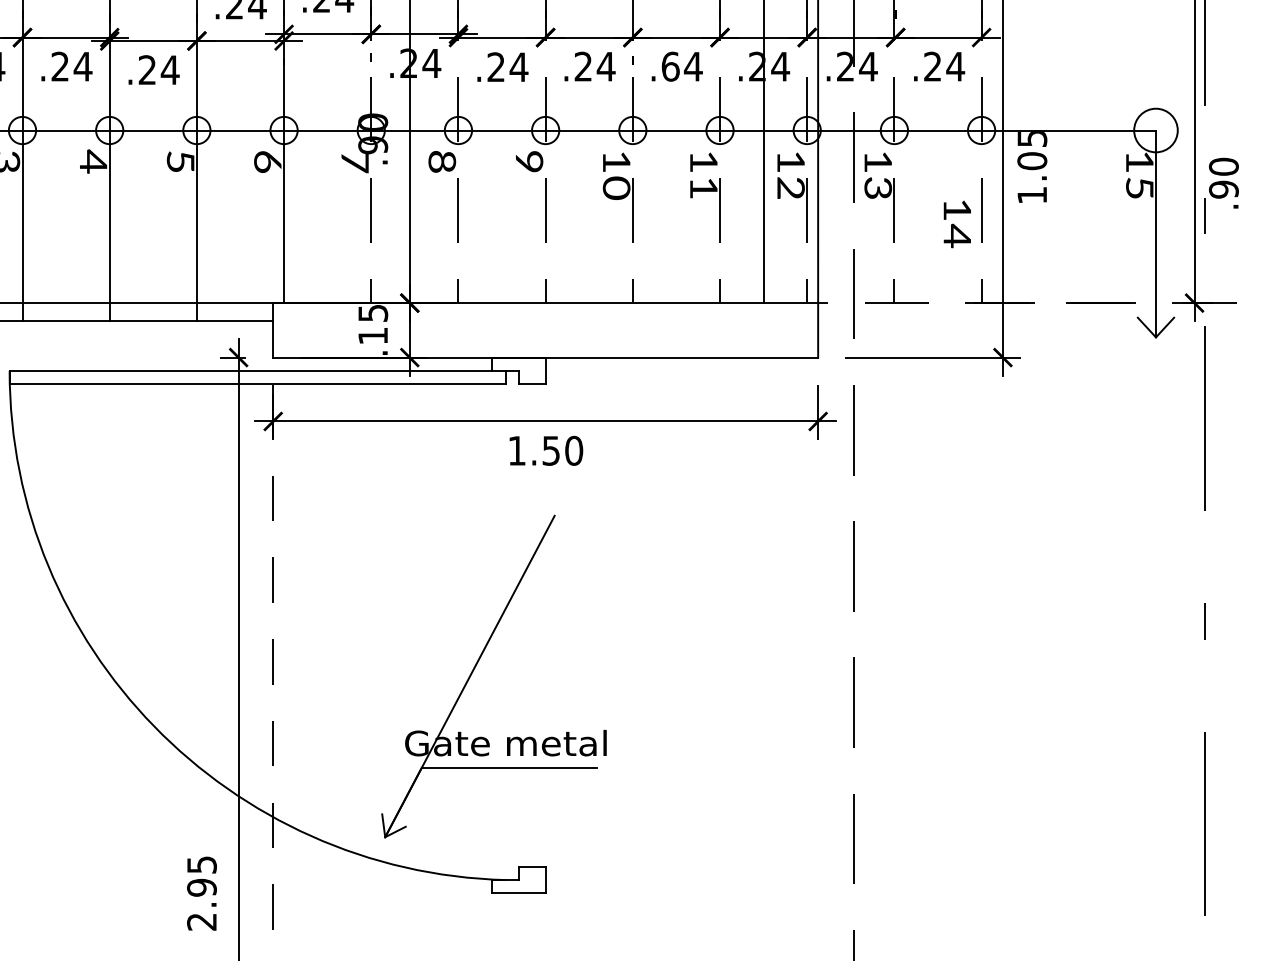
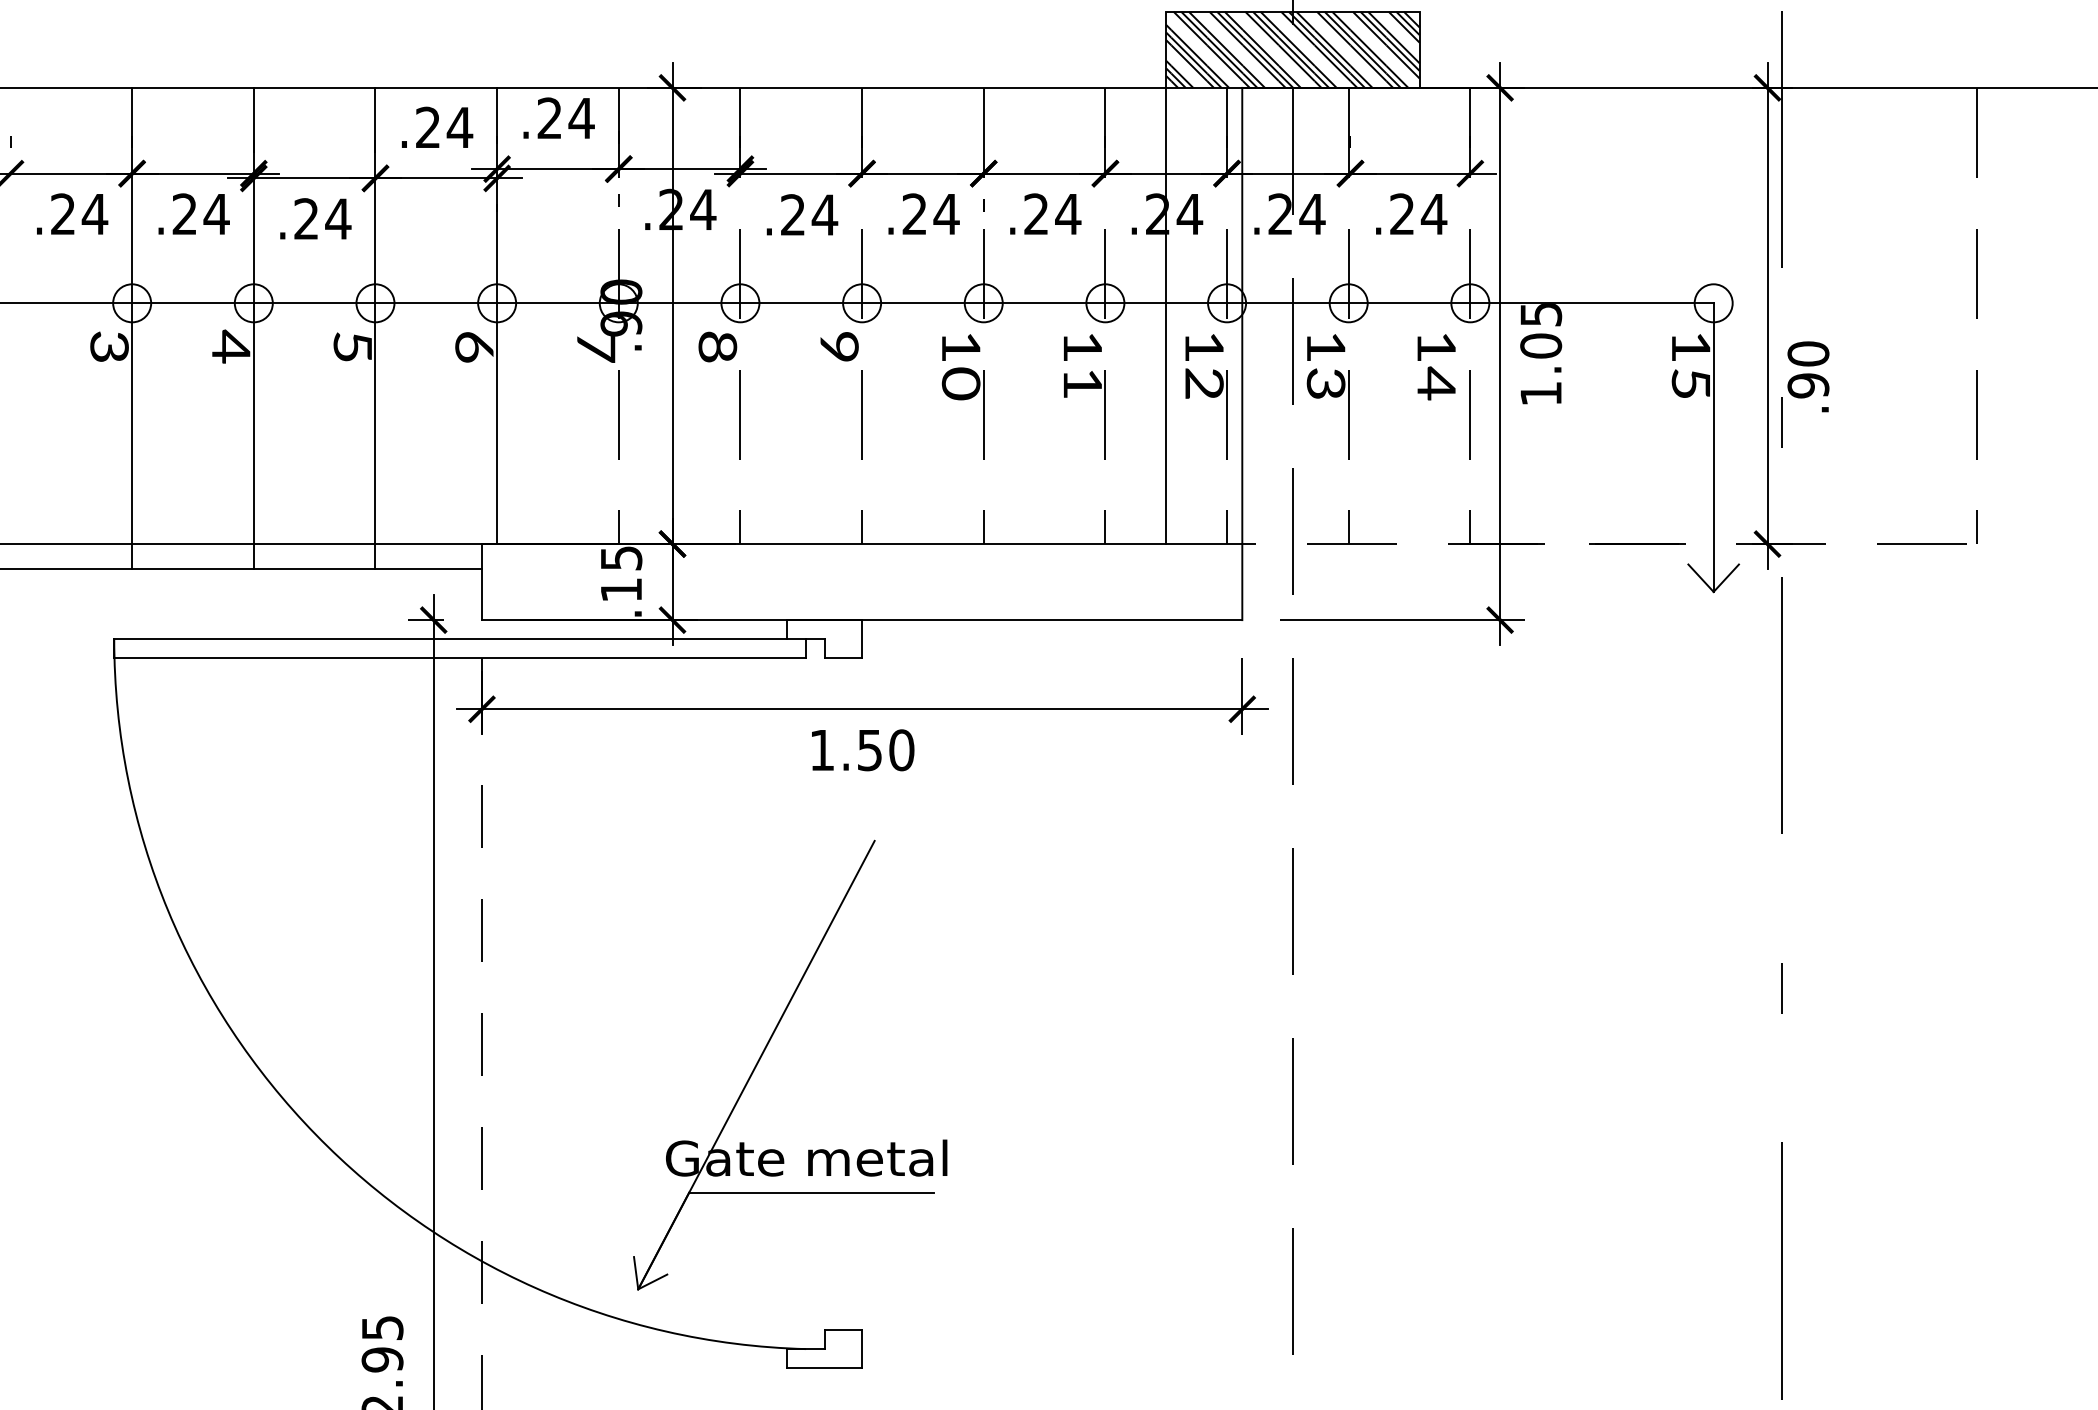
text: (670, 66) -> (1036, 214), .64 -> .24
circle: (1155, 130) -> (1713, 303), size x0.62
text: (957, 224) -> (1436, 367), moved

